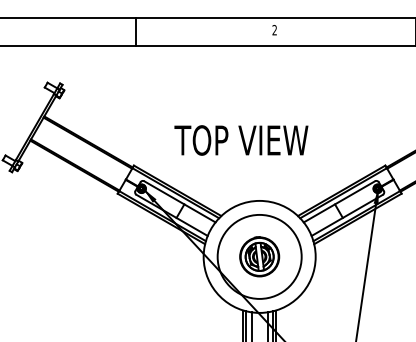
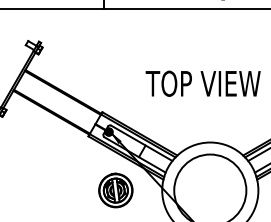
text: (241, 140) -> (203, 83), moved
part: (259, 256) -> (115, 190), moved

